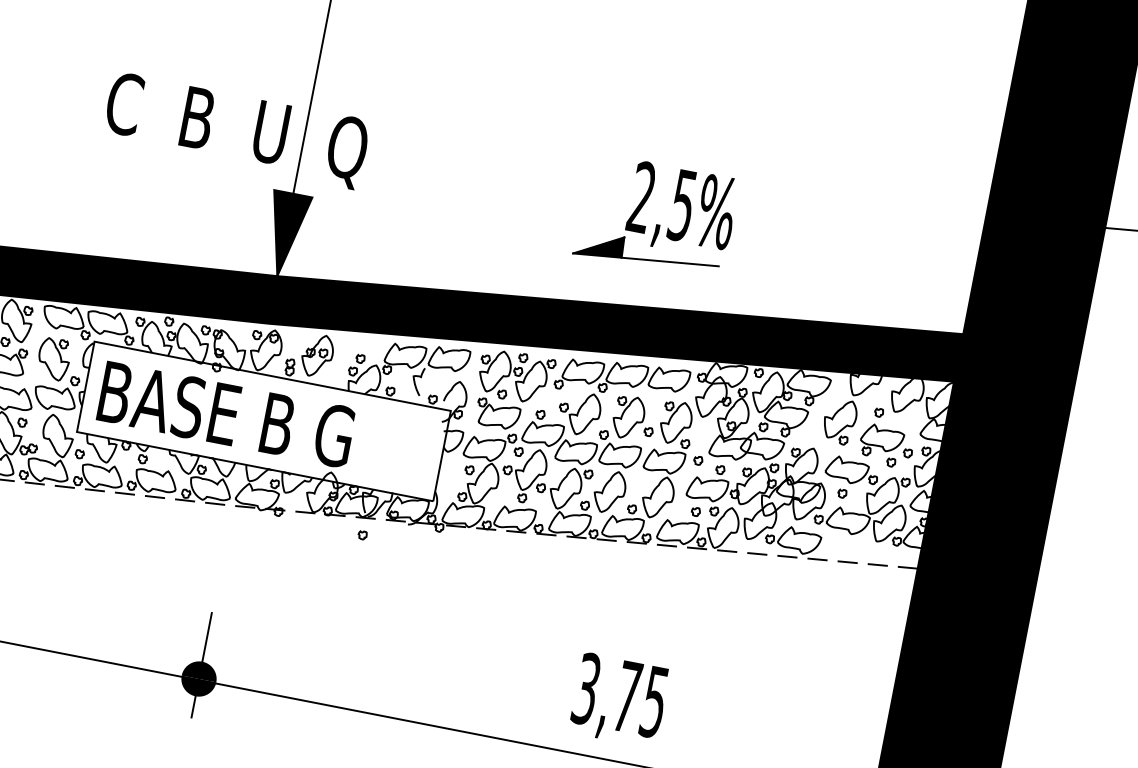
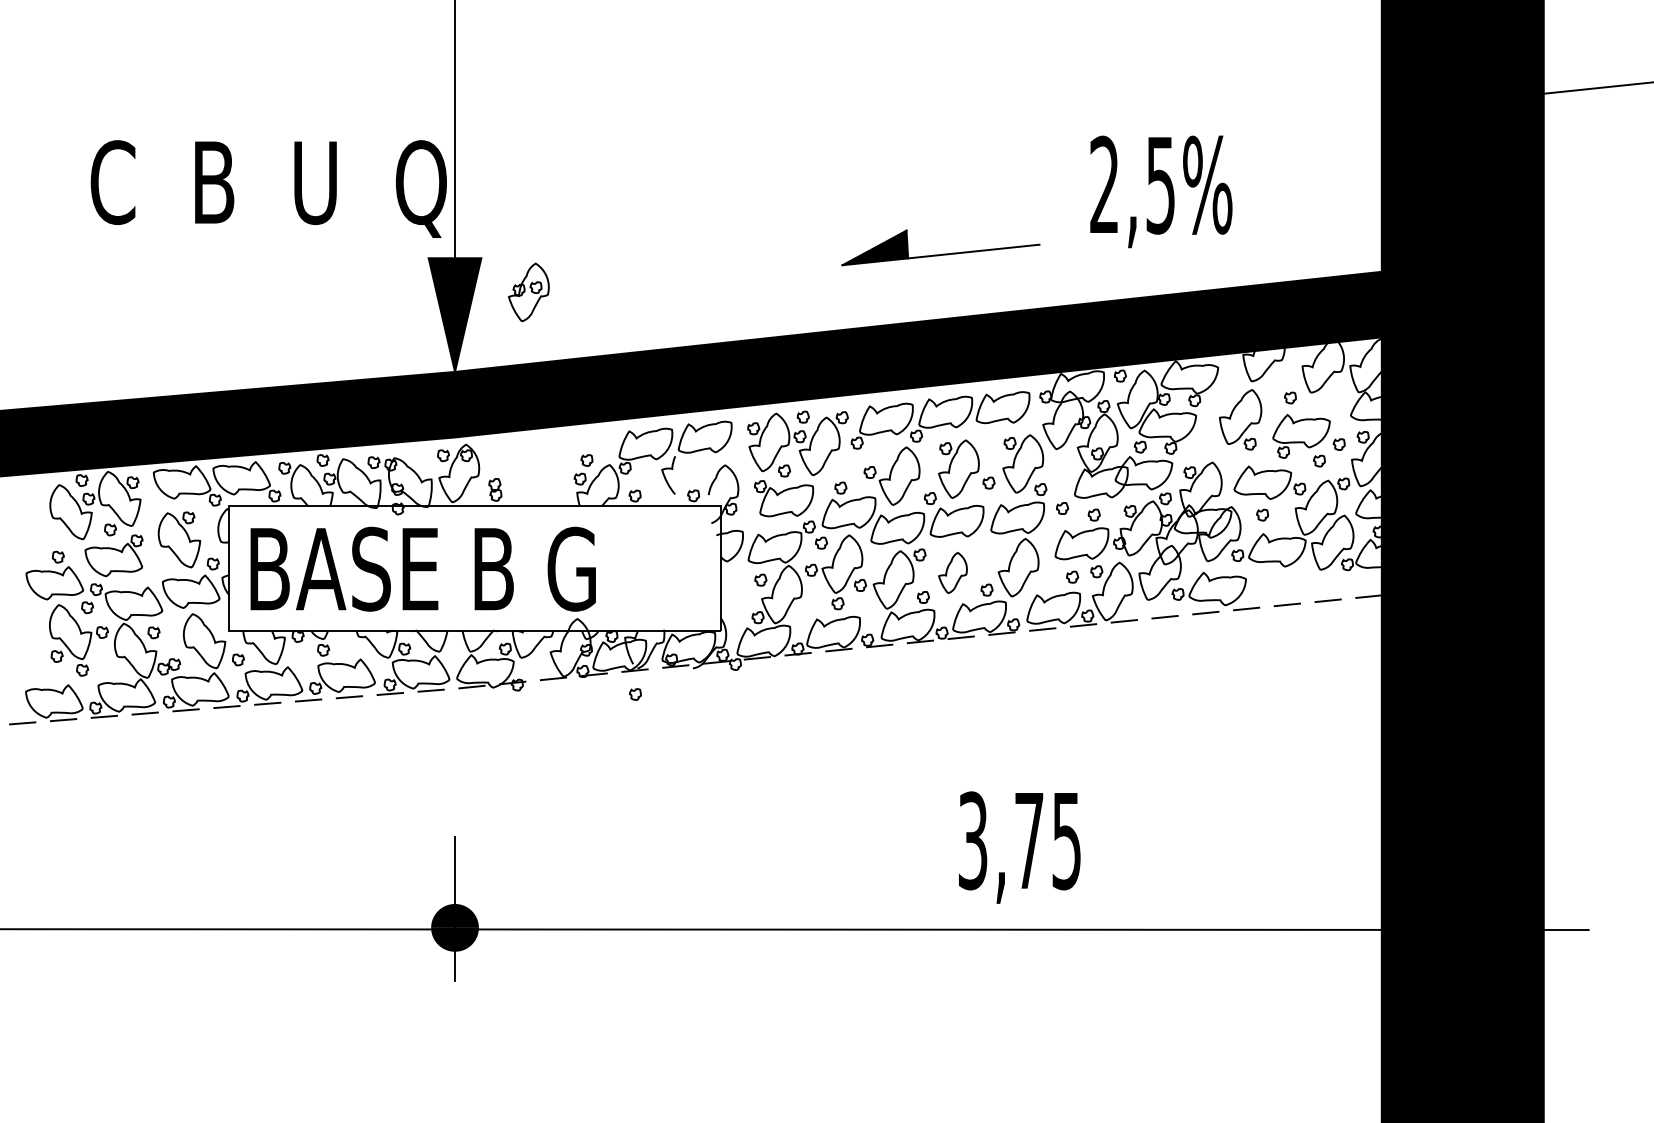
text: (236, 130) -> (268, 188), moved
text: (682, 210) -> (1161, 191), moved
part: (317, 355) -> (528, 292), moved
part: (609, 491) -> (952, 572), size x0.7

